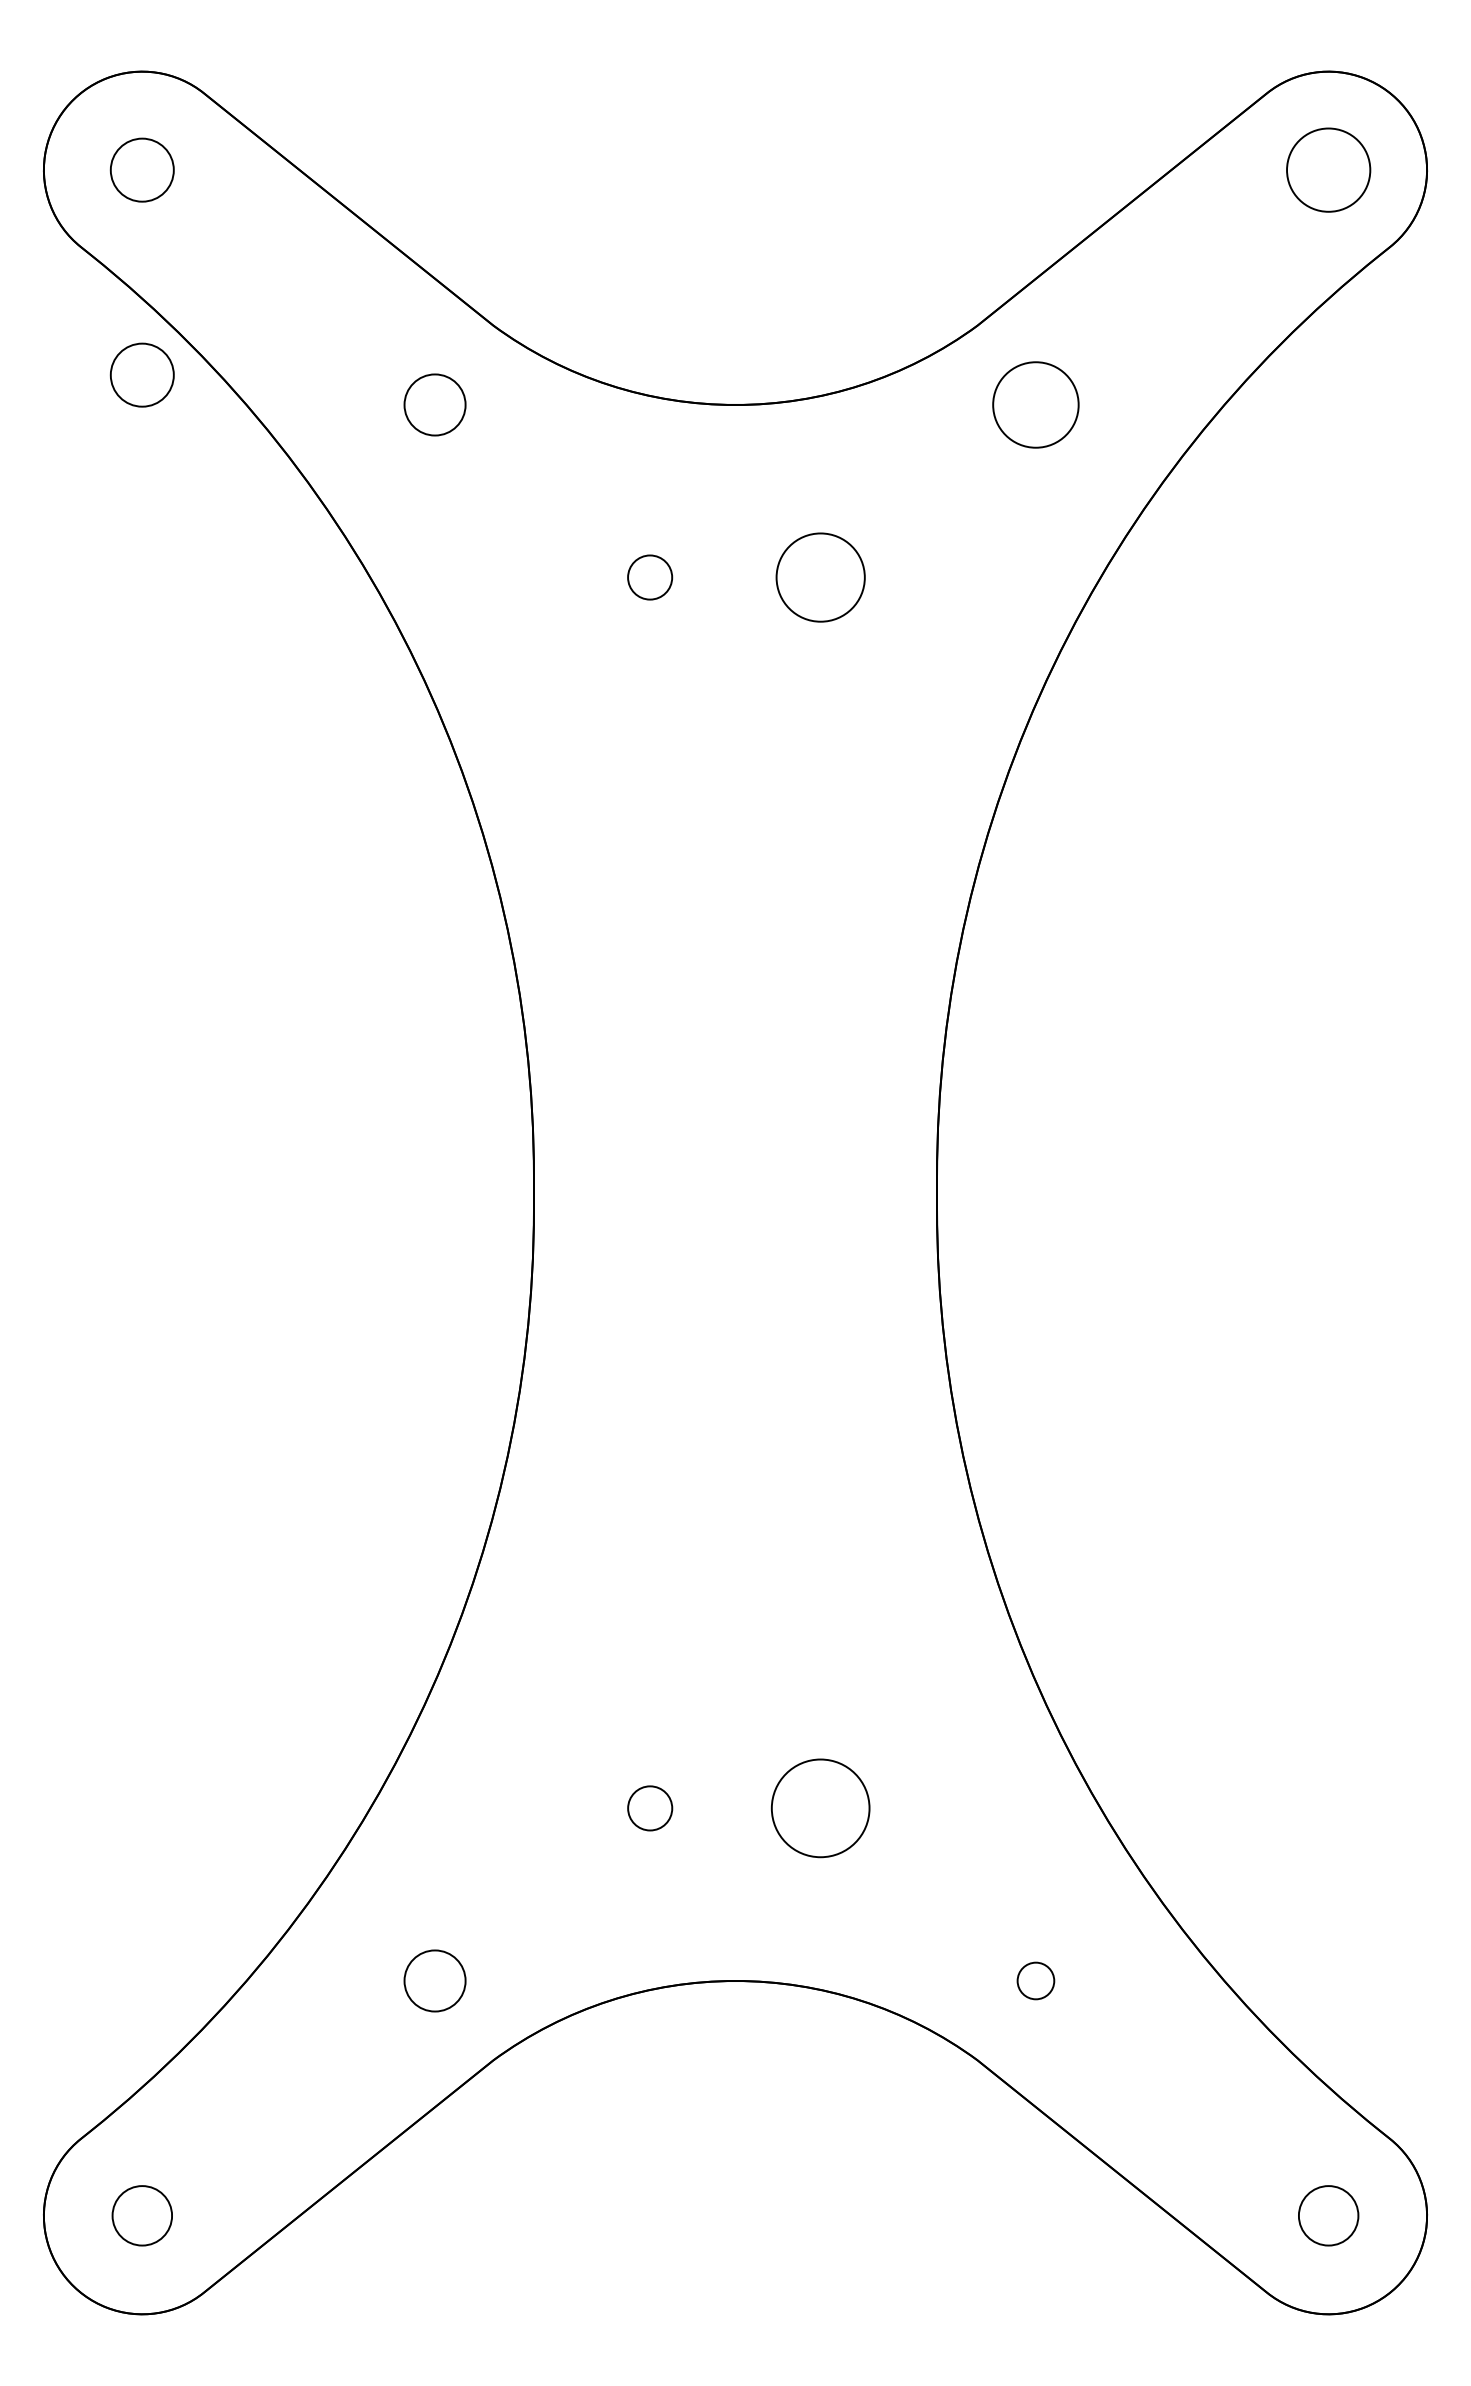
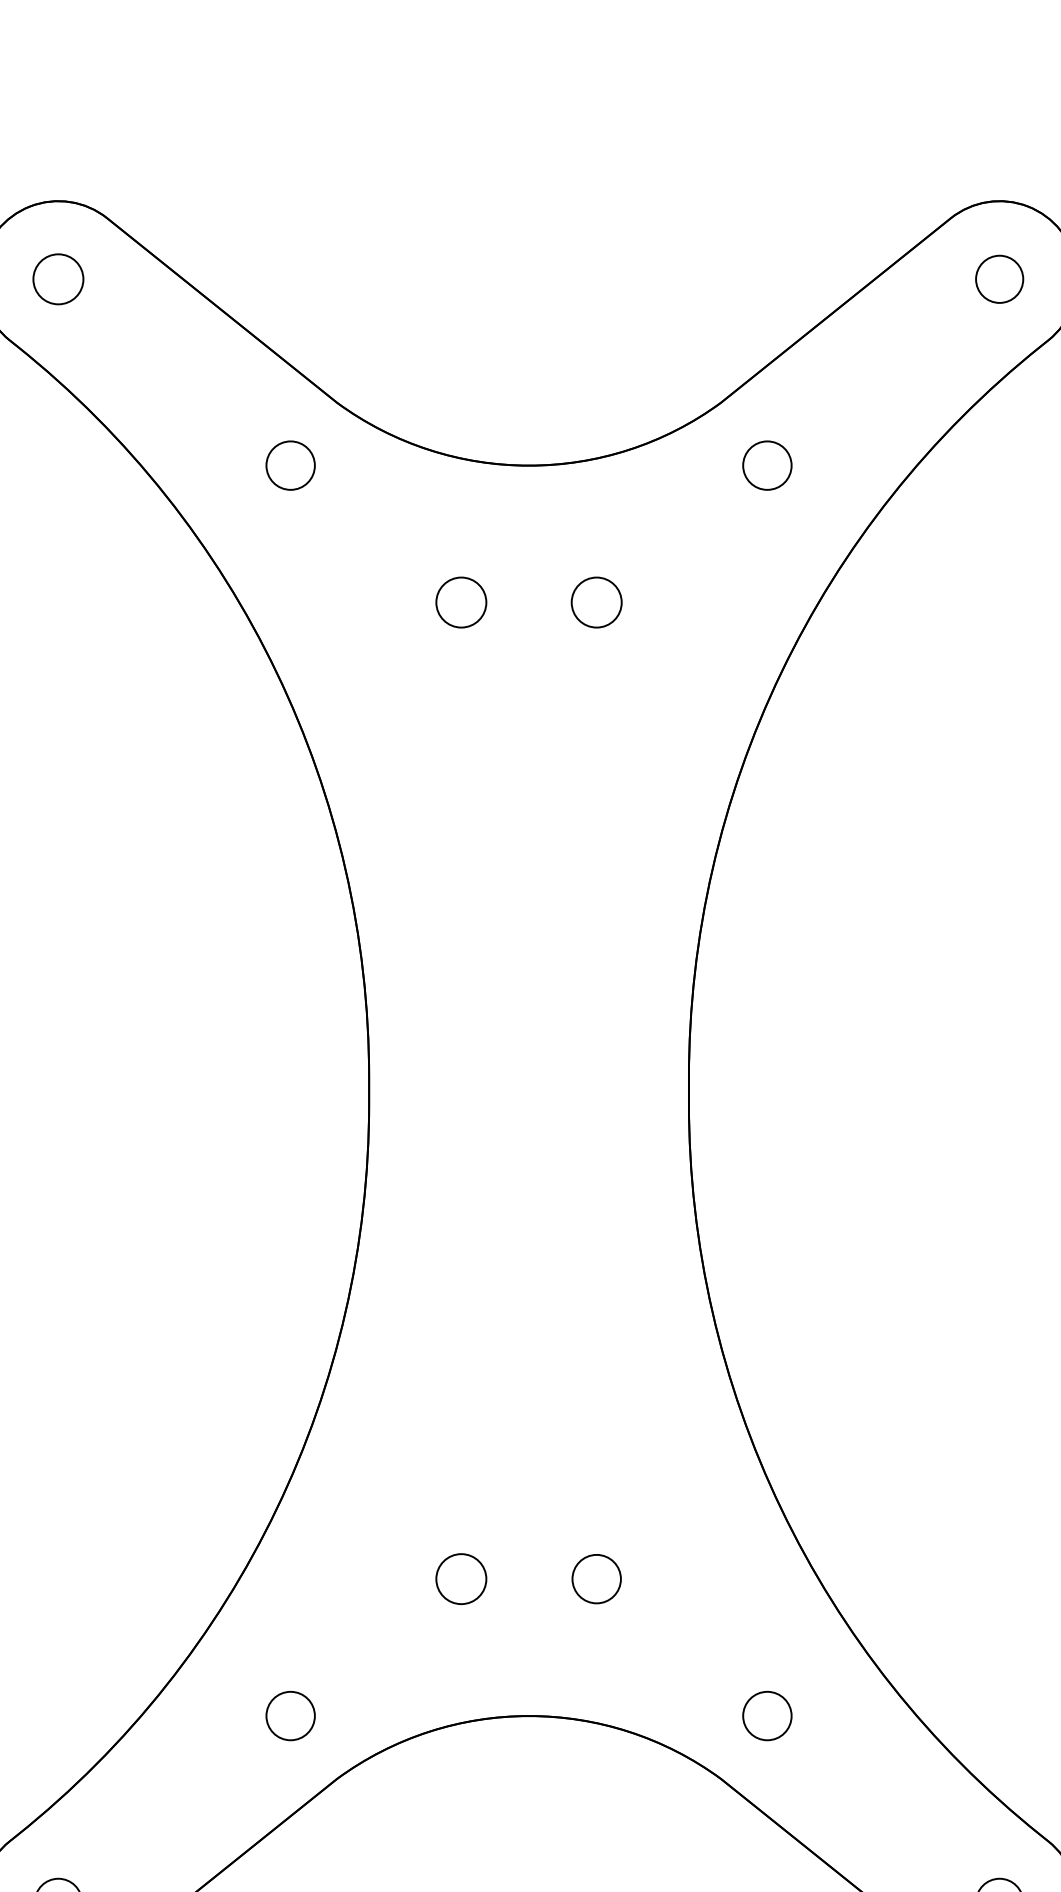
circle: (1328, 169) -> (999, 278), size x0.71
circle: (141, 374) -> (57, 441), removed
circle: (1035, 404) -> (767, 465), size x0.71
circle: (649, 577) -> (460, 602), size x1.43
circle: (820, 577) -> (596, 602), size x0.71
circle: (649, 1807) -> (460, 1578), size x1.43
circle: (820, 1808) -> (596, 1579), size x0.62
circle: (1035, 1980) -> (767, 1715), size x1.67

